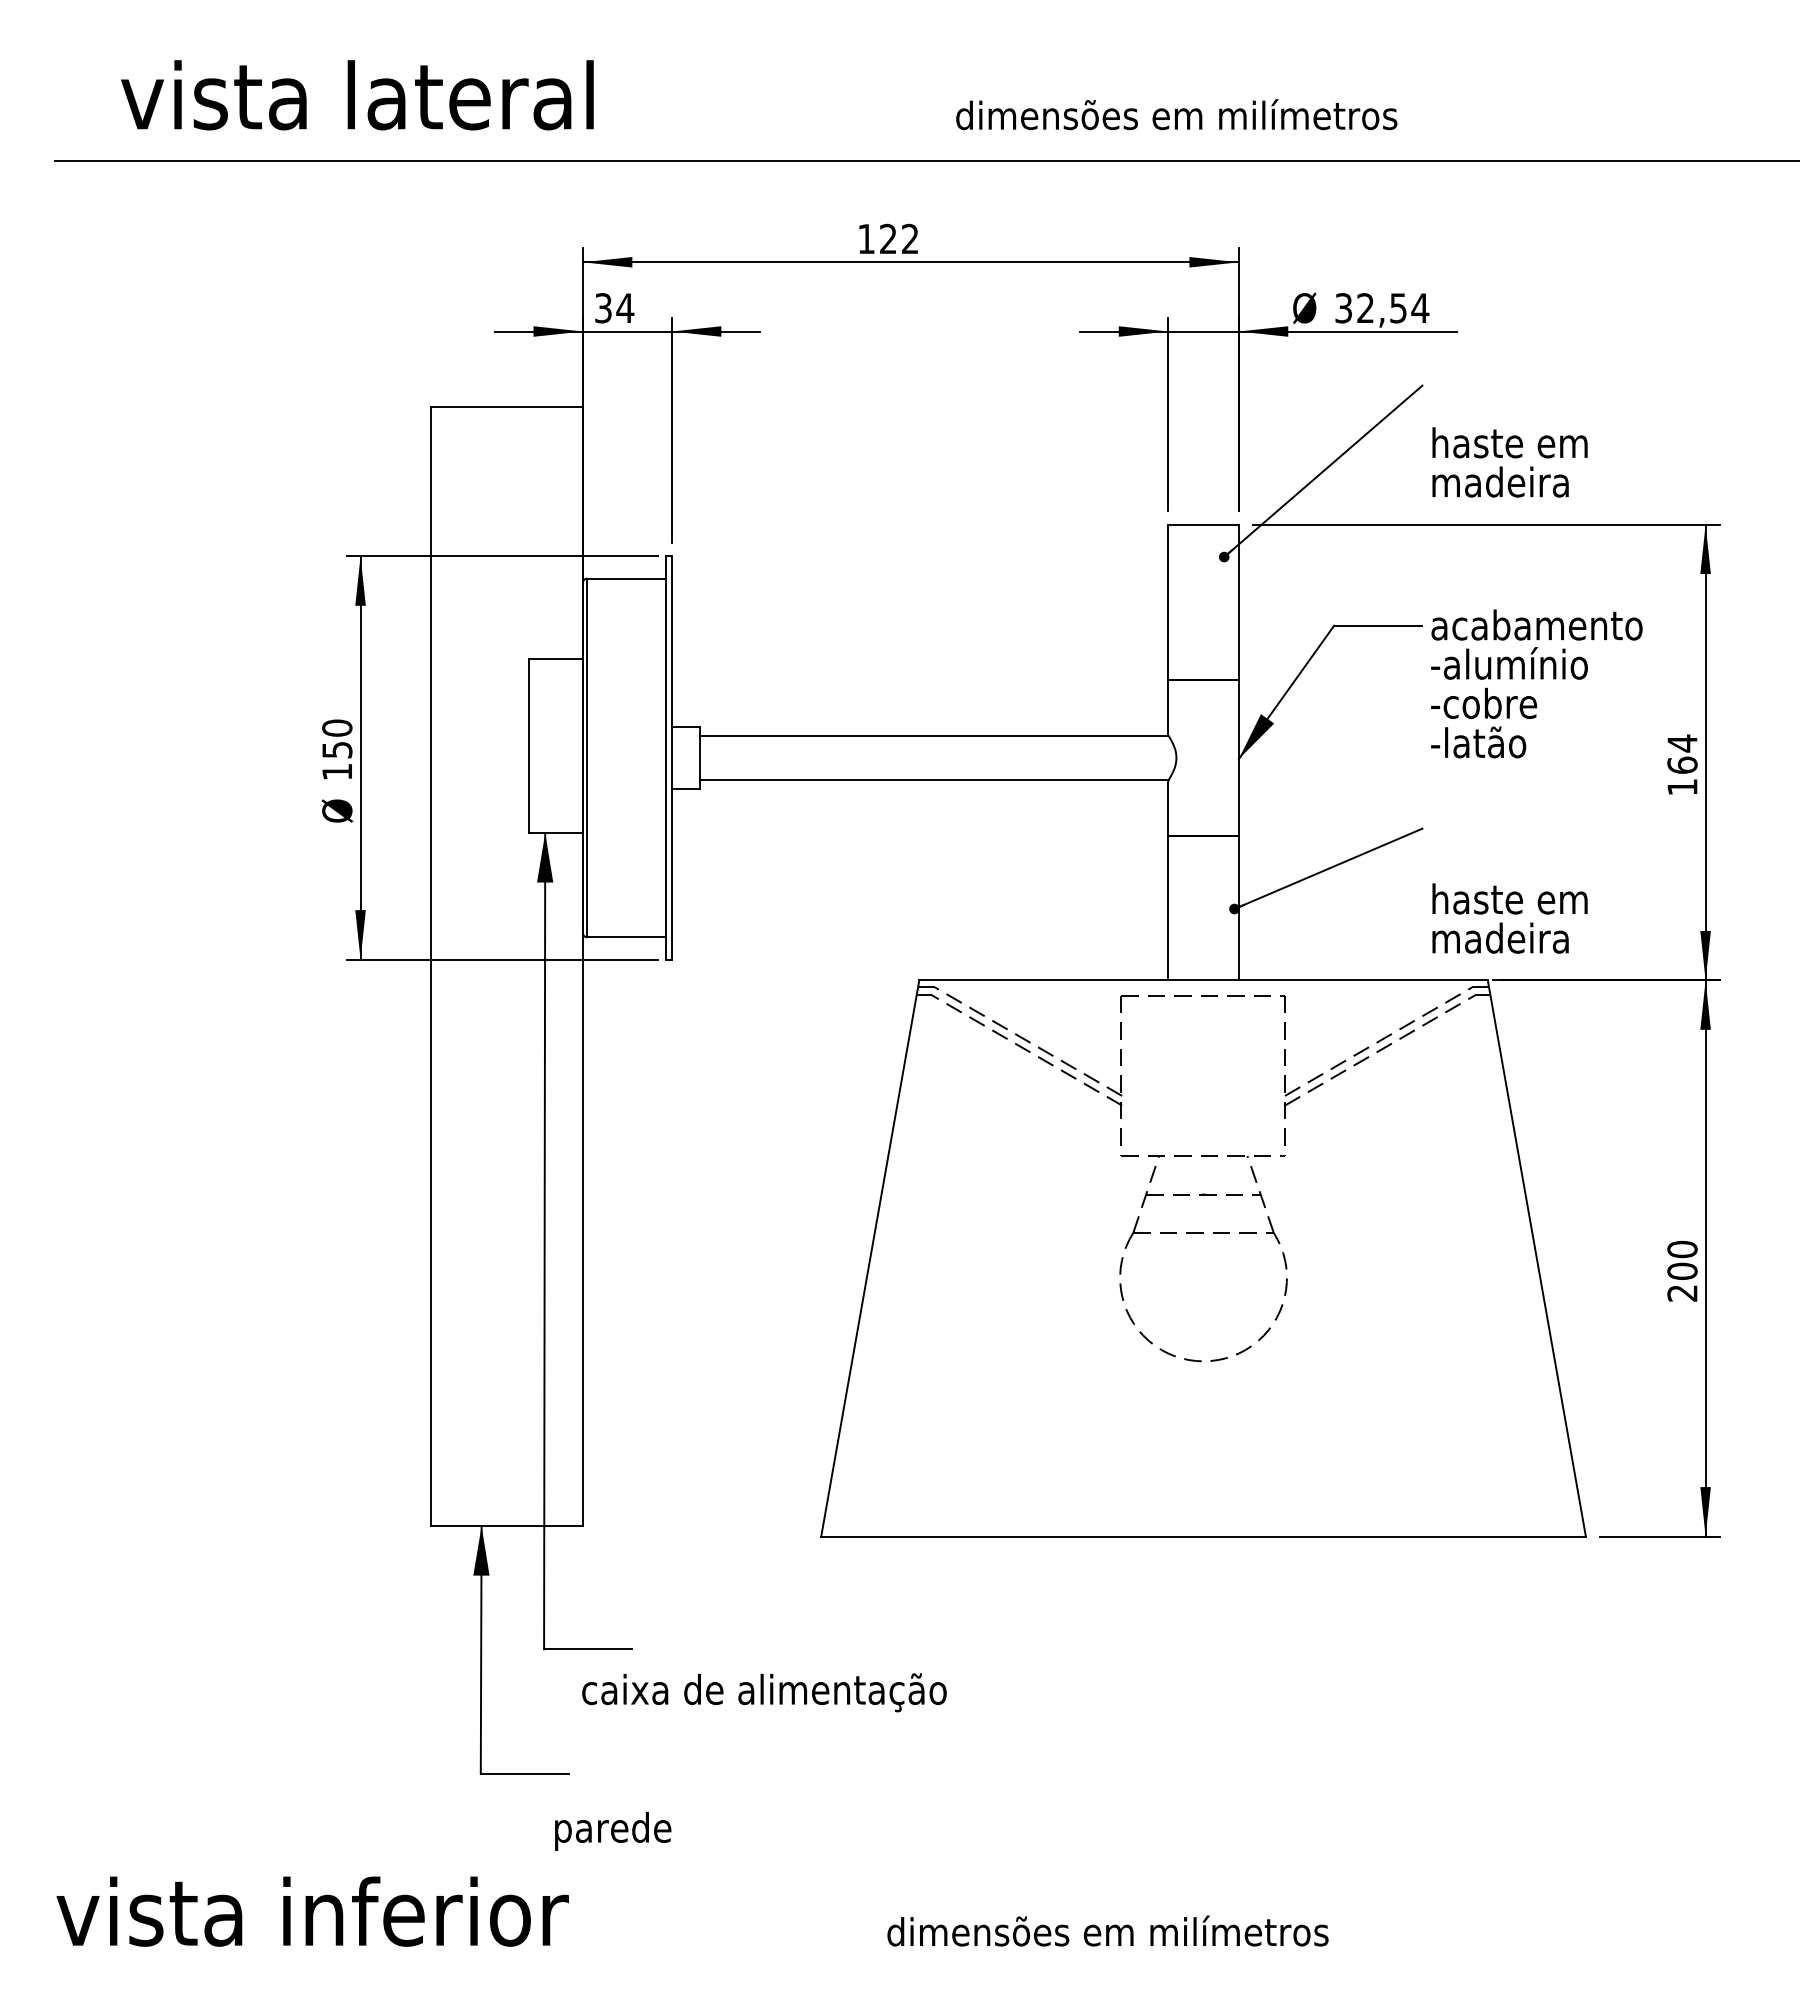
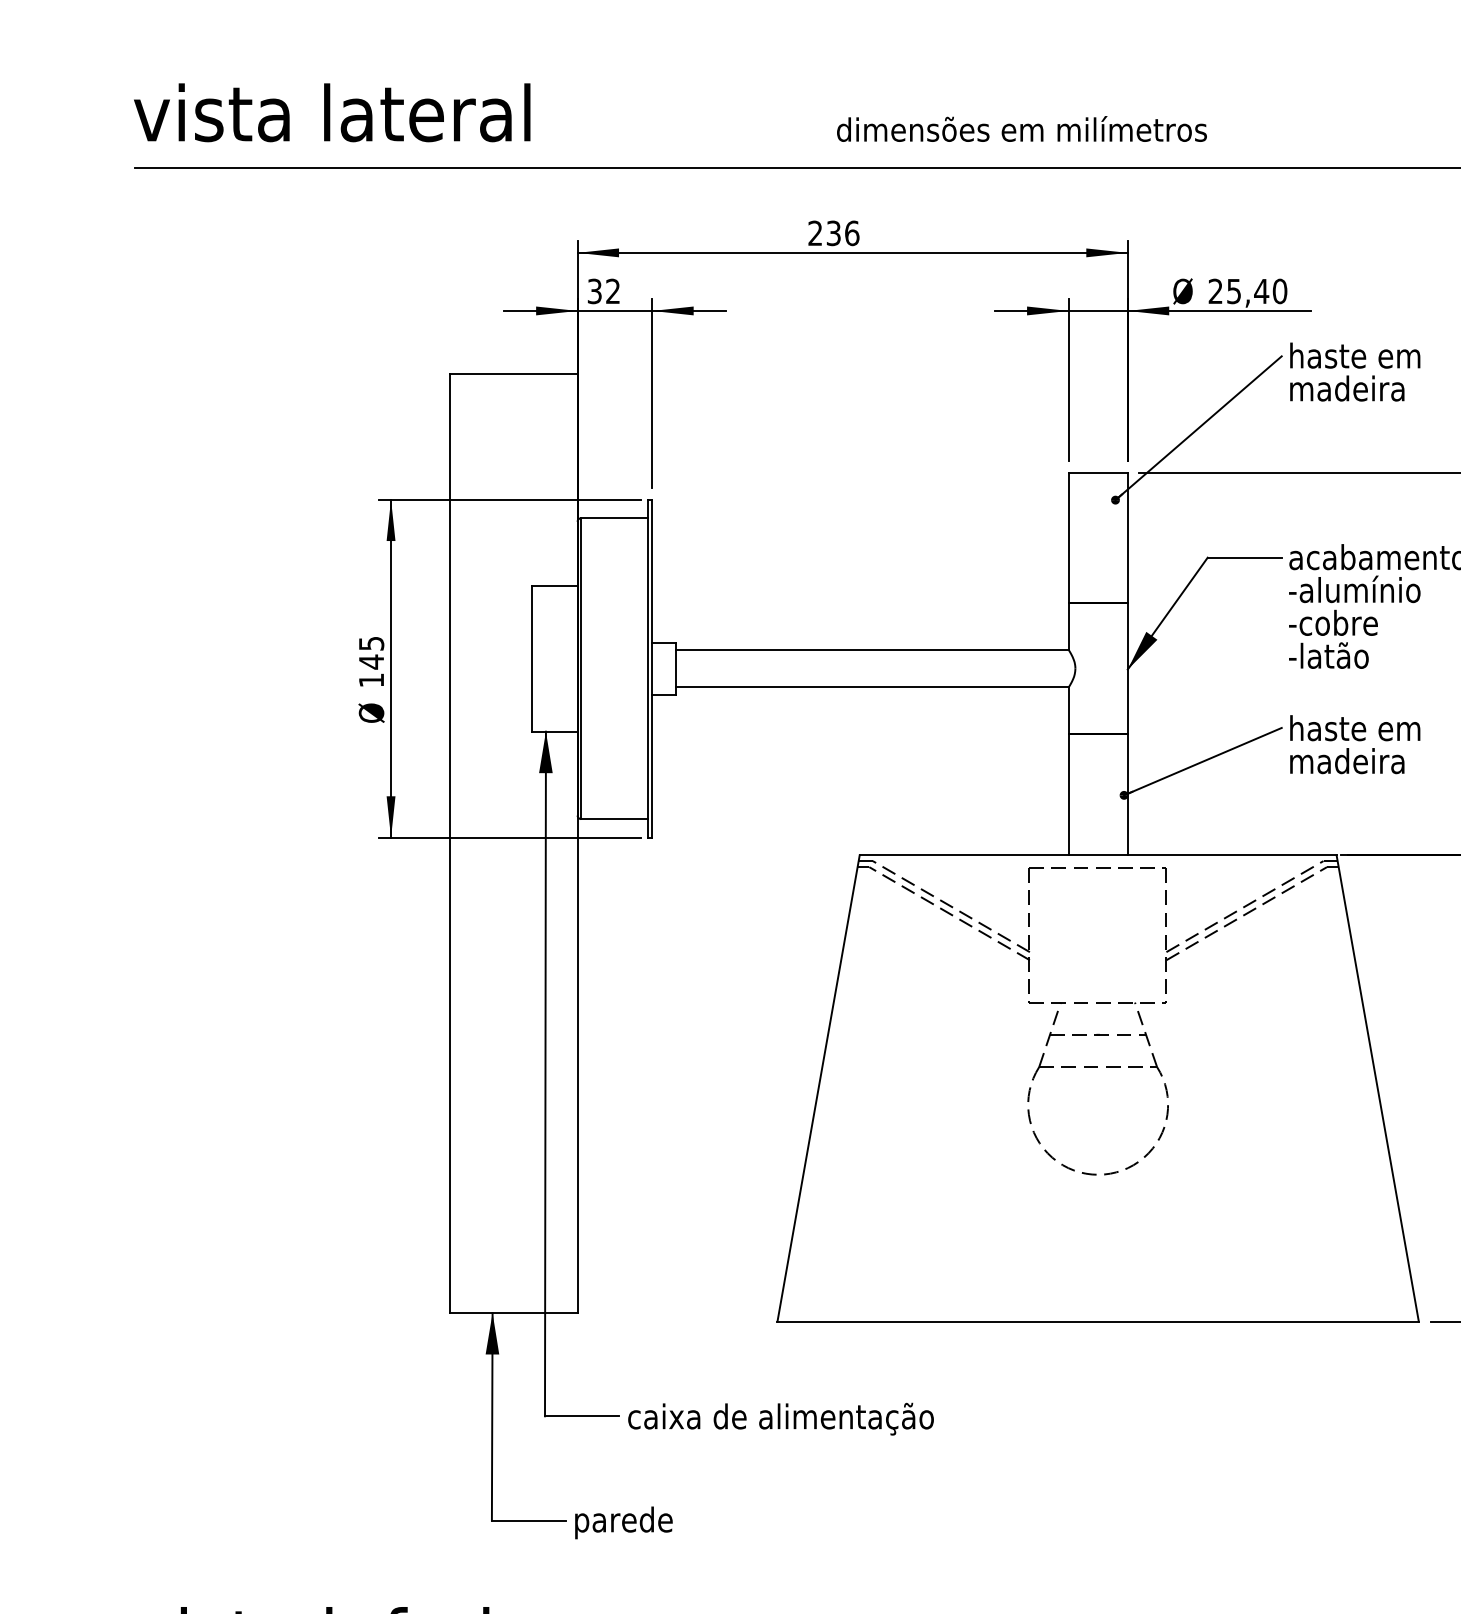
text: (357, 95) -> (332, 112), moved
text: (1176, 114) -> (1021, 128), moved
text: (888, 238) -> (833, 232), 122 -> 236
text: (625, 307) -> (613, 290), 34 -> 32
text: (1382, 308) -> (1248, 291), 32,54 -> 25,40
text: (1509, 462) -> (1354, 372), moved
text: (337, 739) -> (371, 653), 150 -> 145
text: (1509, 918) -> (1354, 744), moved
text: (764, 1692) -> (781, 1418), moved
text: (613, 1830) -> (624, 1522), moved

